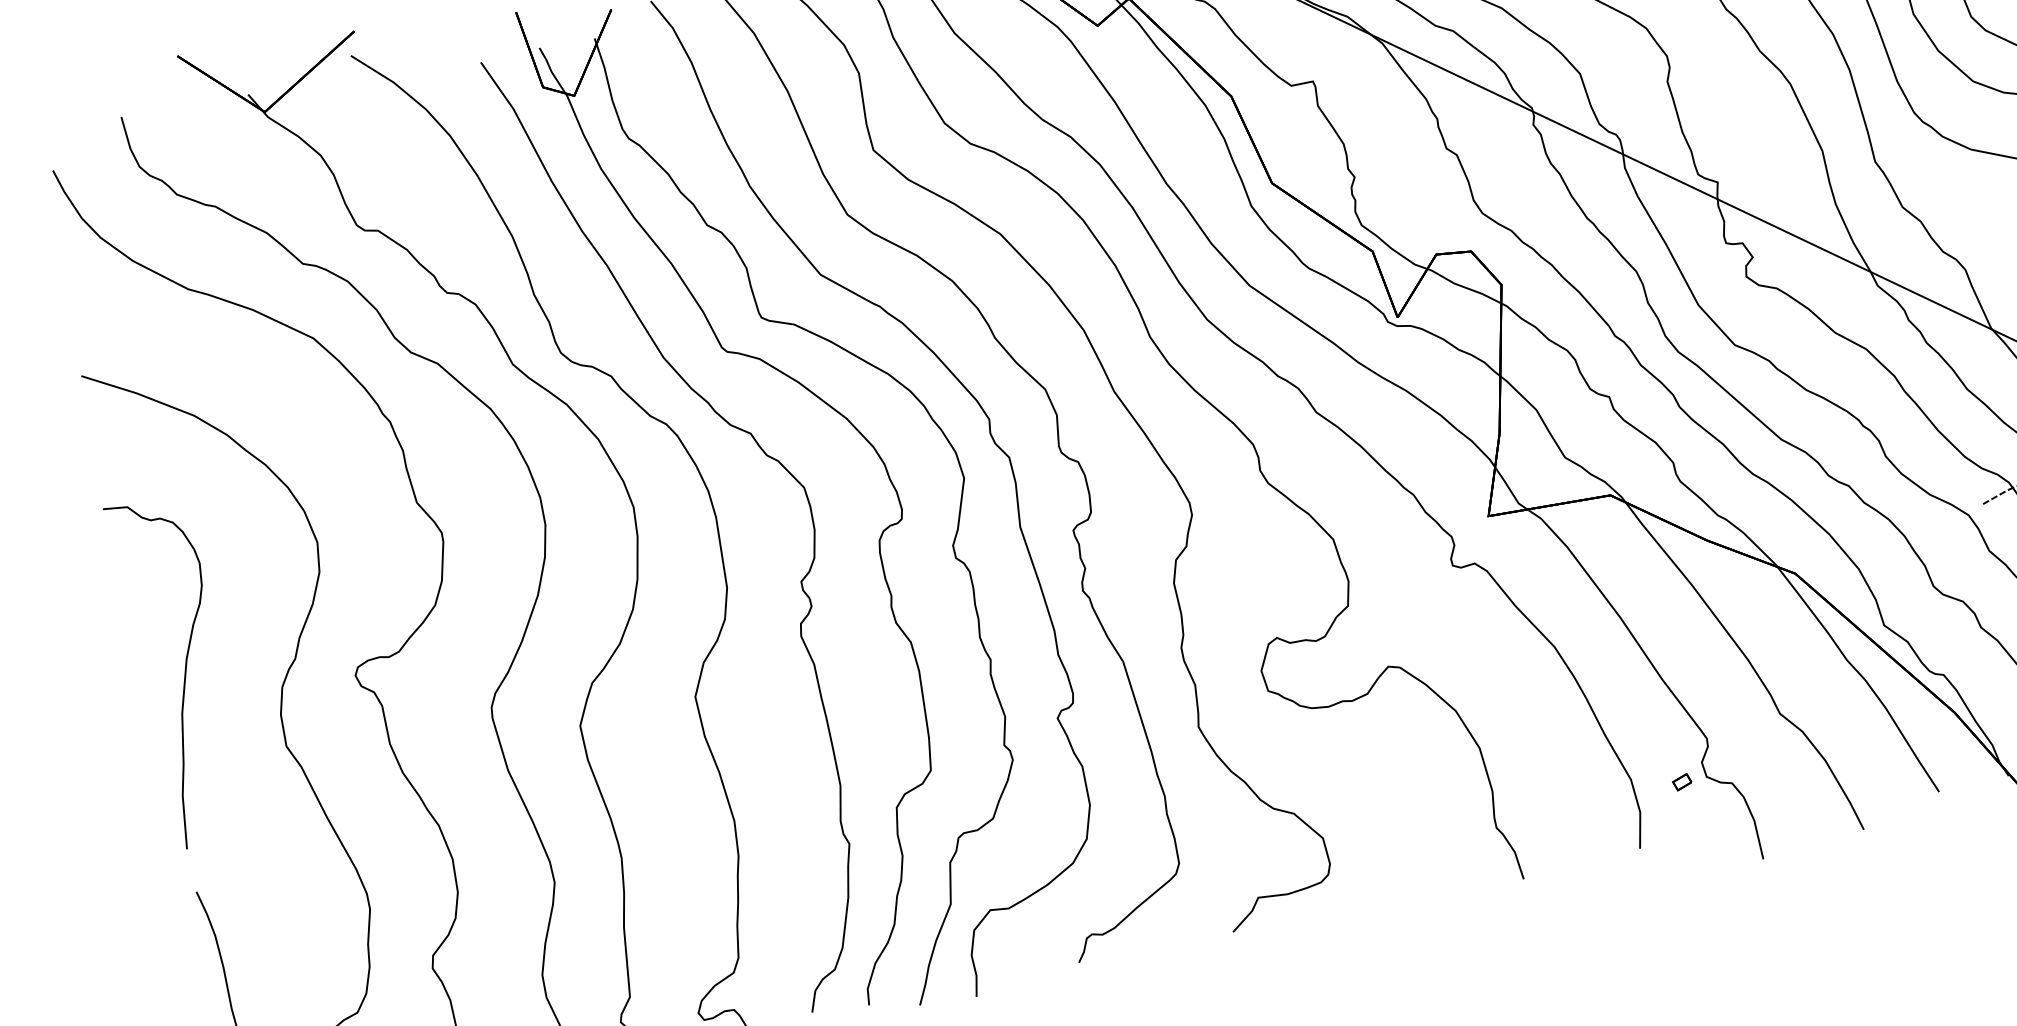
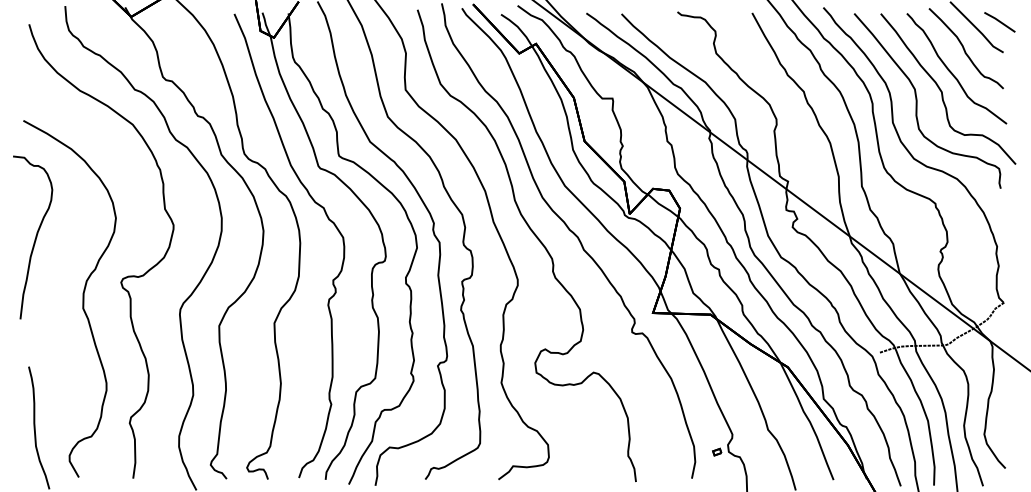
curve: (184, 670) -> (35, 237), moved

